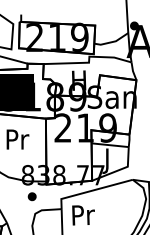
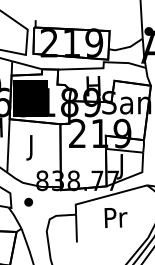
text: (18, 141) -> (32, 147), Pr -> J
part: (32, 196) -> (28, 202), moved
text: (83, 214) -> (115, 217), moved

